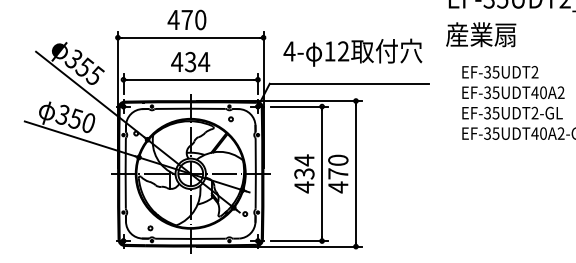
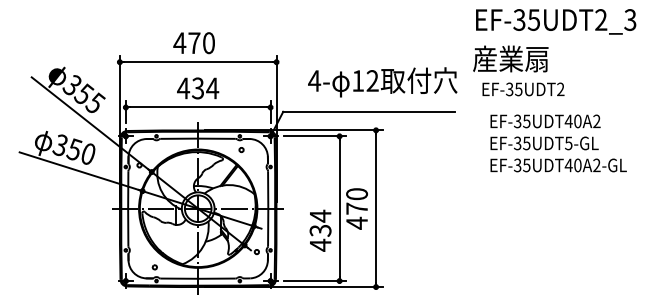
text: (352, 52) -> (382, 82), moved
text: (500, 72) -> (523, 89), moved
text: (534, 113) -> (568, 143), EF-35UDT2-GL -> EF-35UDT5-GL
text: (304, 173) -> (320, 230), moved

